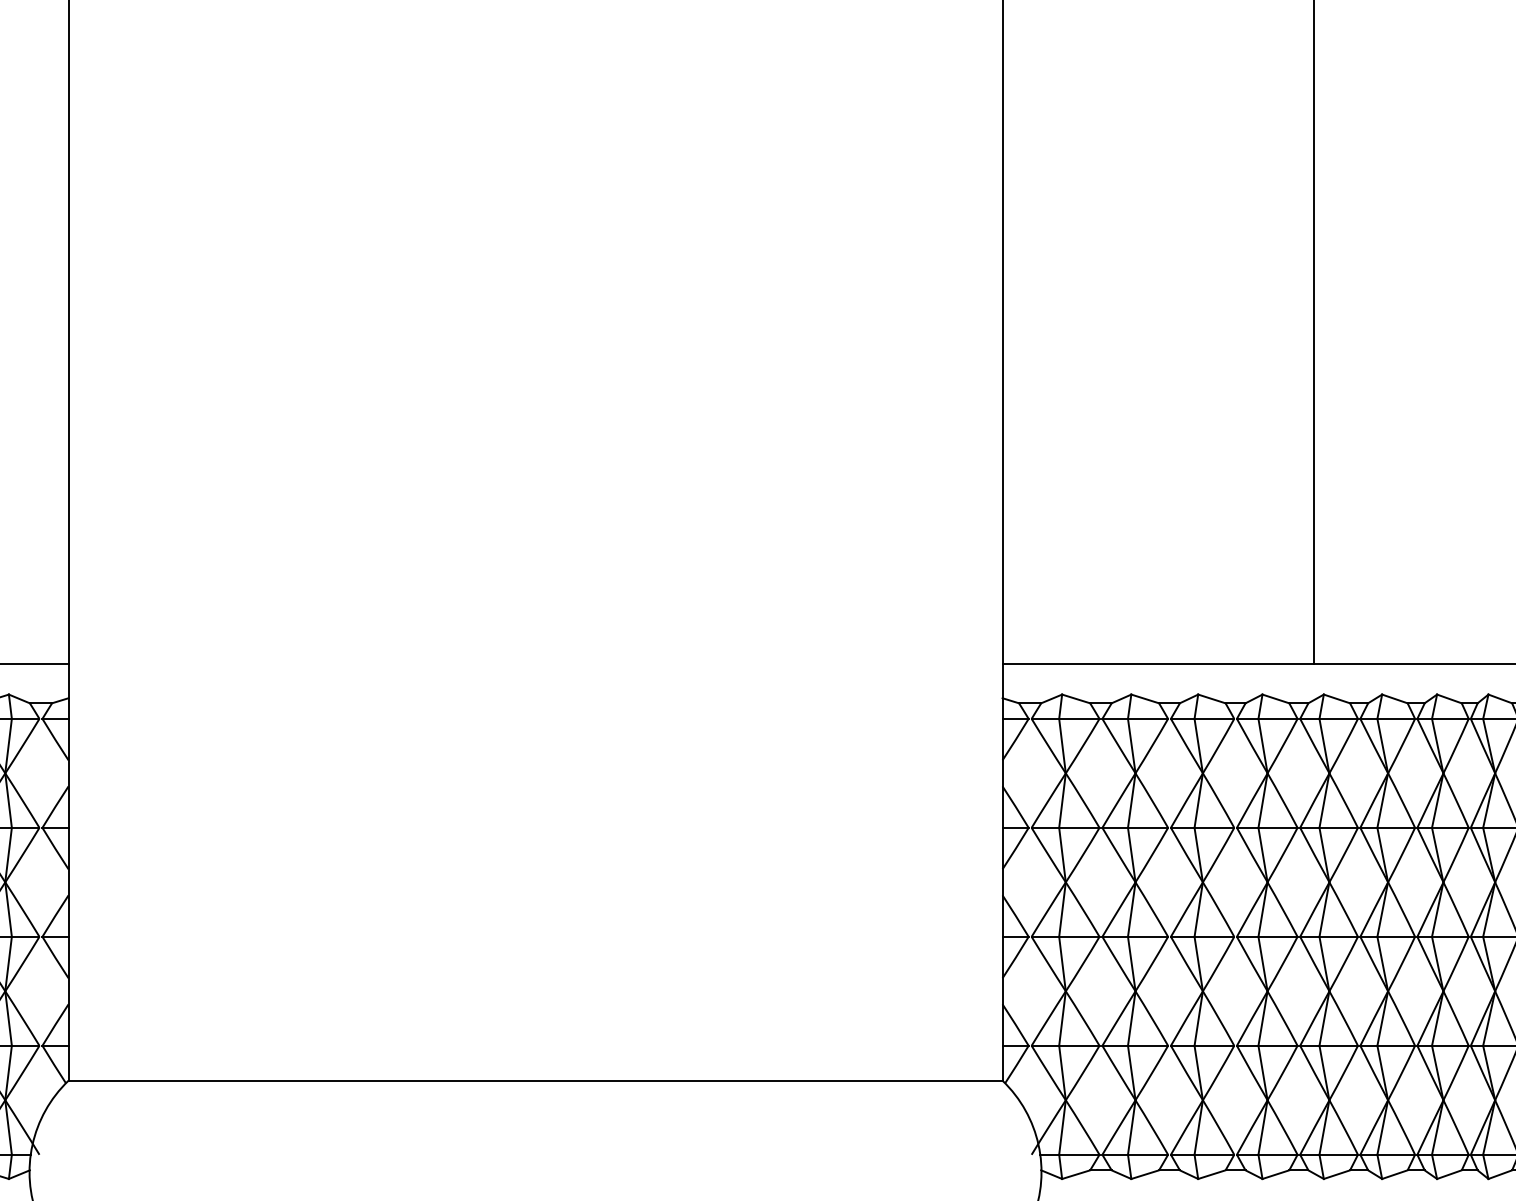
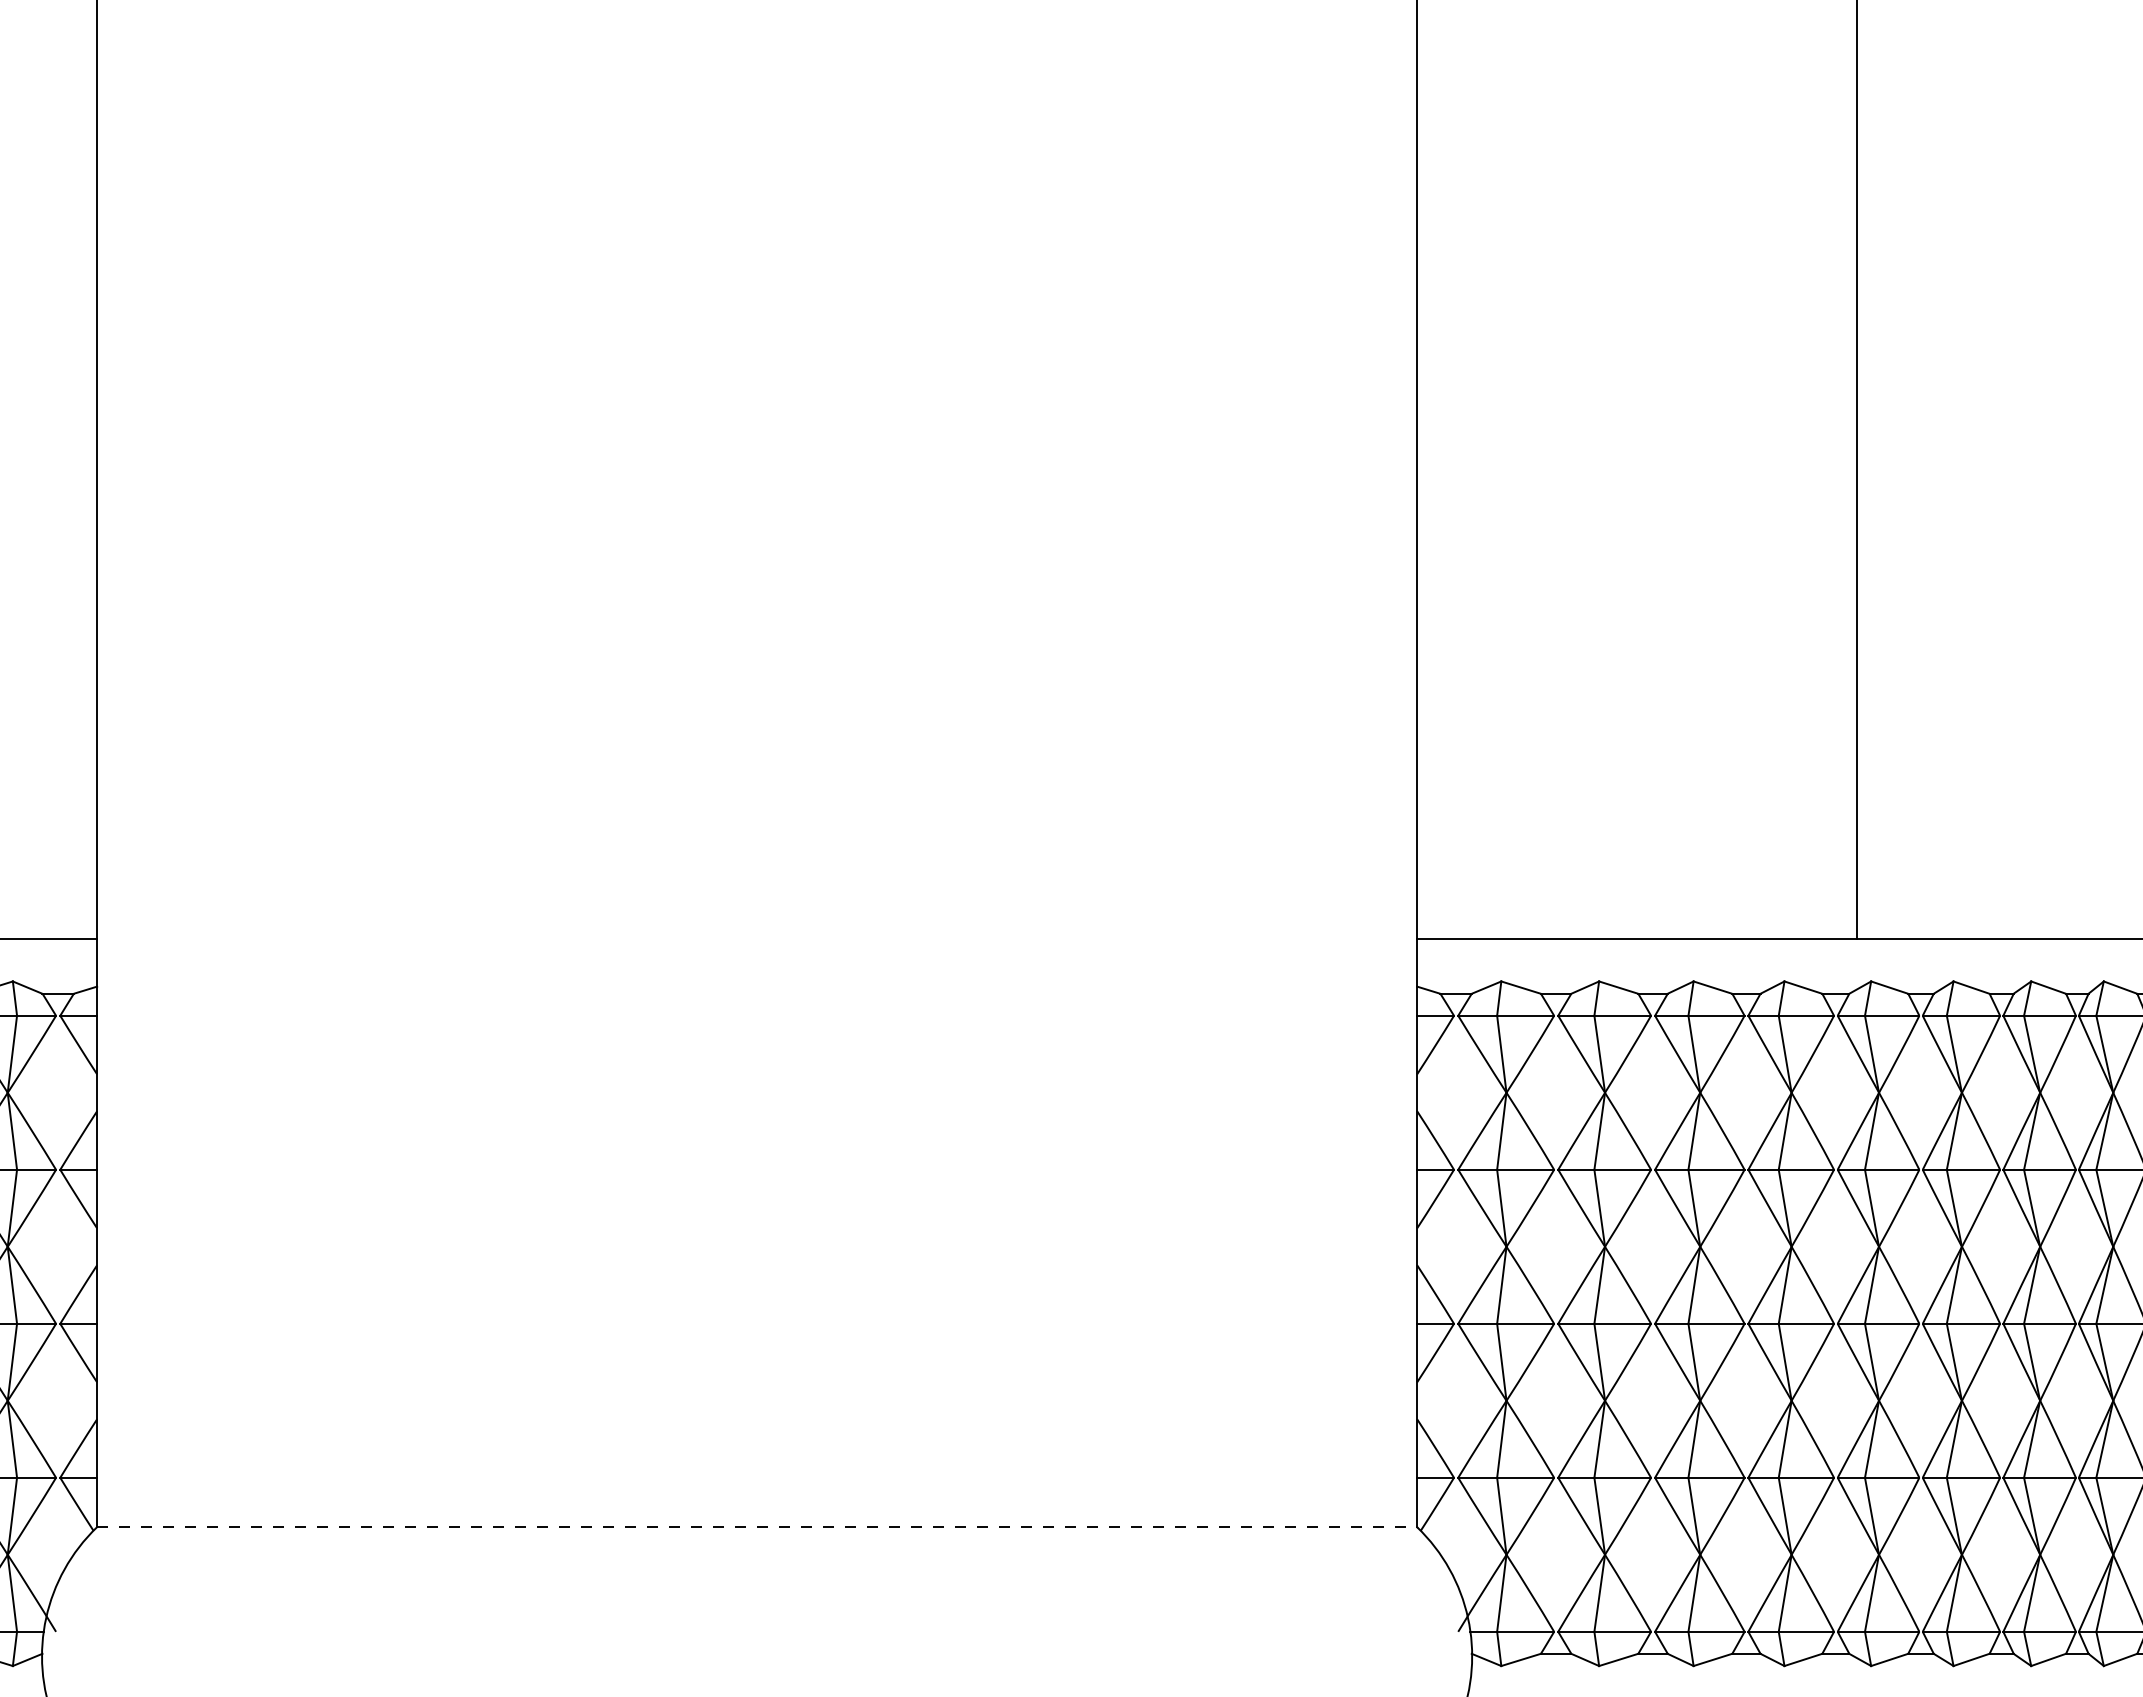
line: (535, 1080) -> (757, 1527), solid -> dashed

